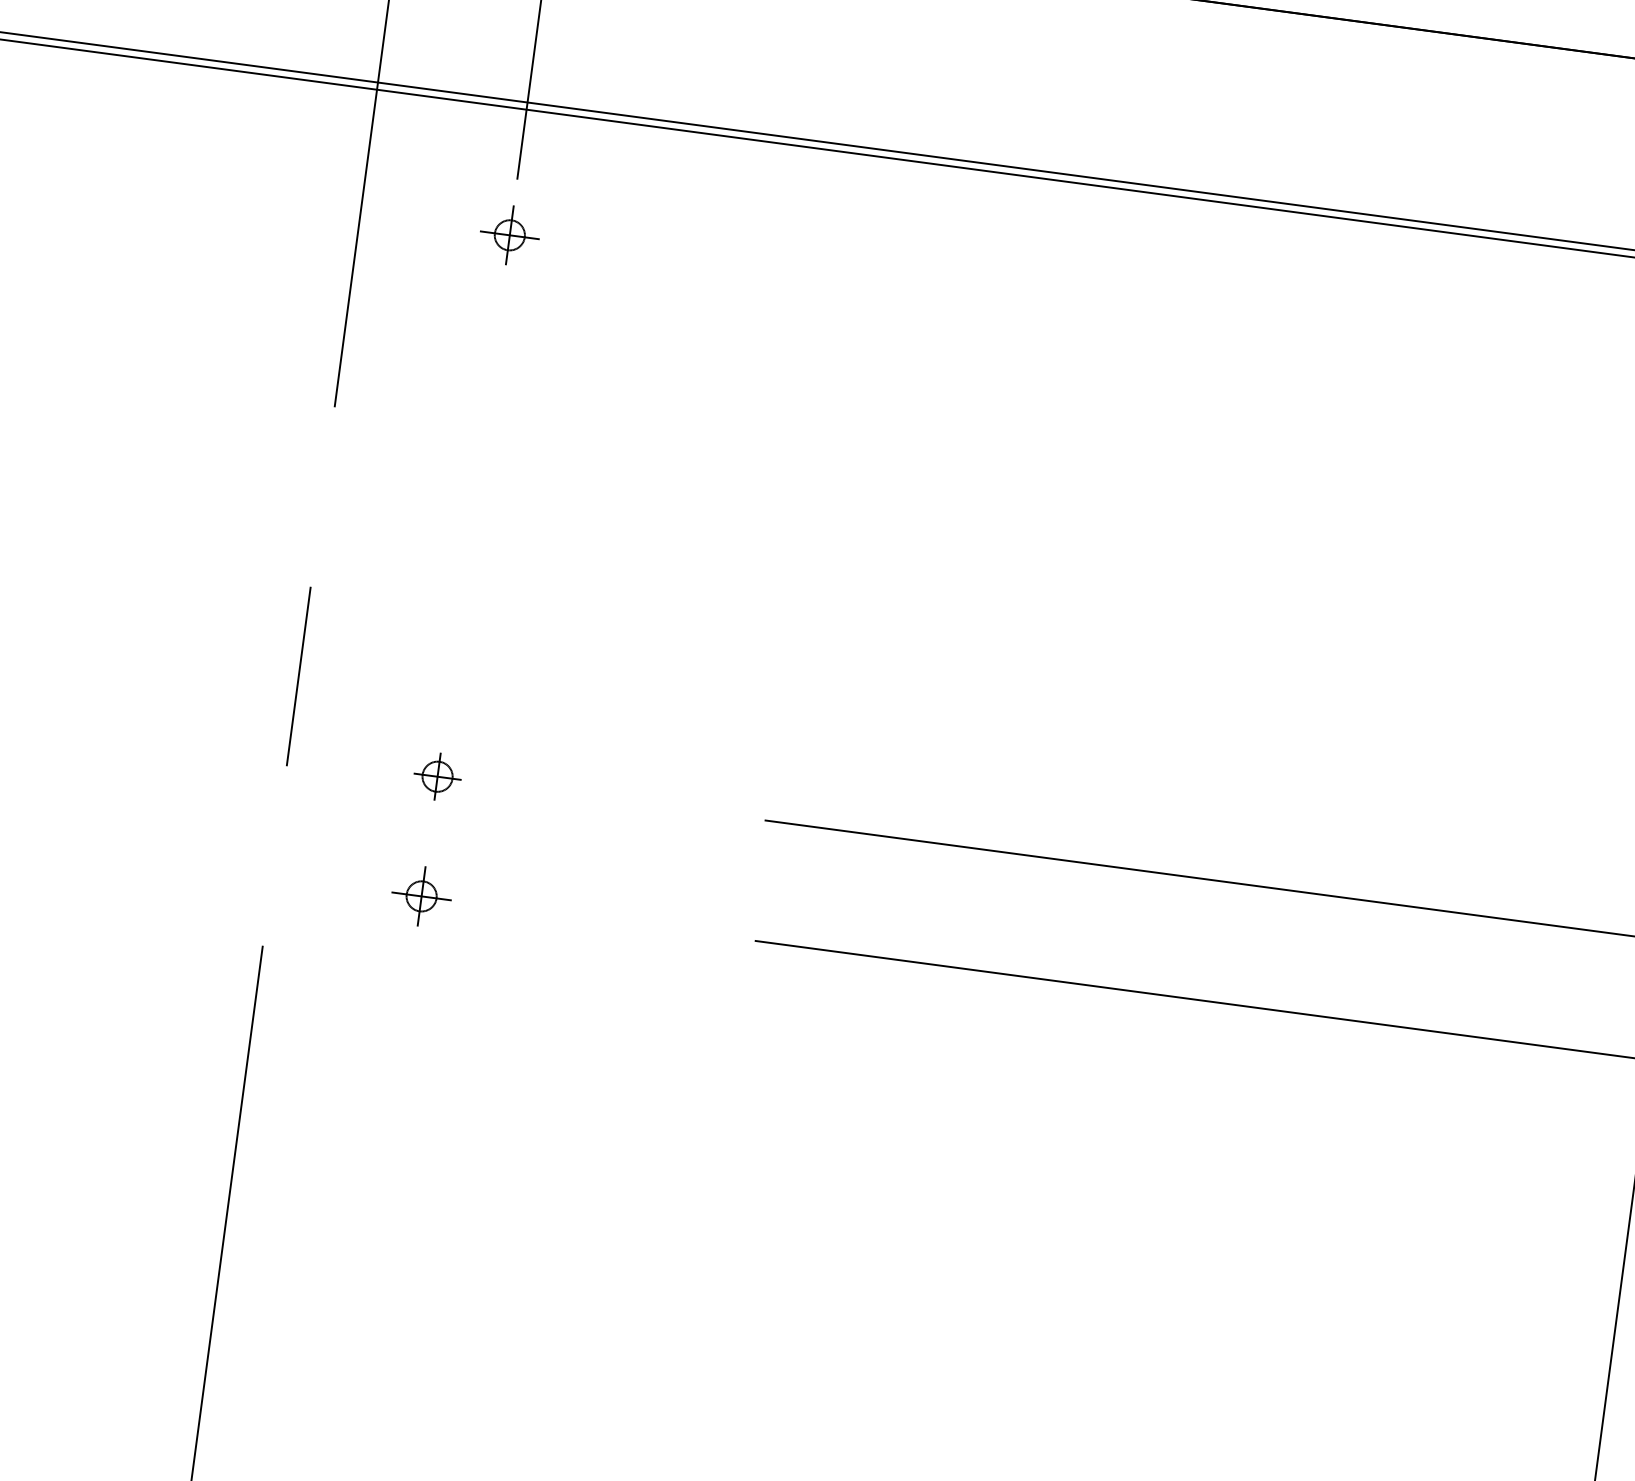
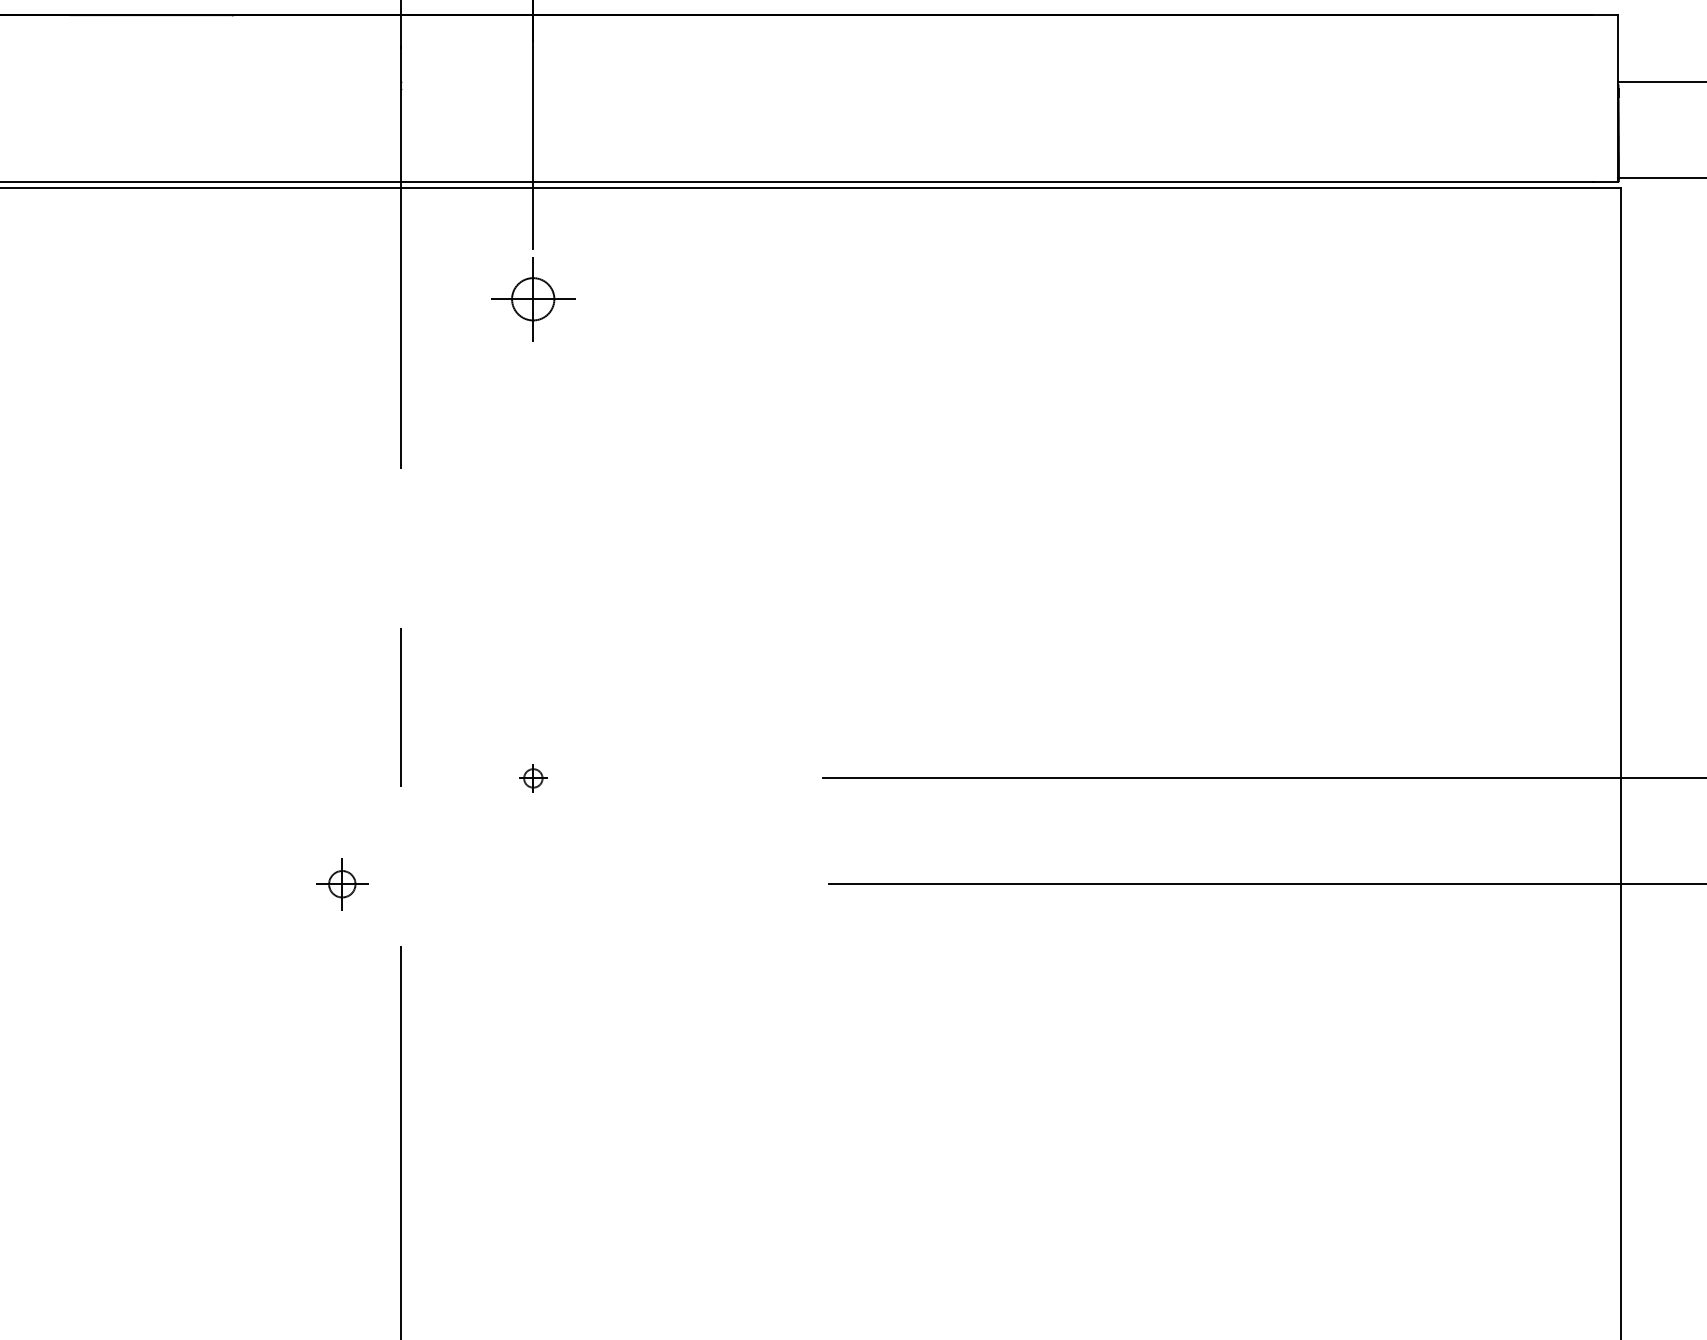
part: (510, 235) -> (533, 299), size x1.6
part: (437, 776) -> (533, 778), size x0.7
part: (421, 896) -> (342, 884), moved

